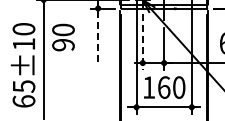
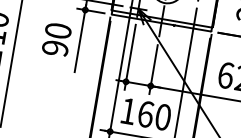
line: (98, 35) -> (80, 41), dashed -> solid
text: (63, 37) -> (56, 39), moved
line: (142, 42) -> (129, 58), dashed -> solid

